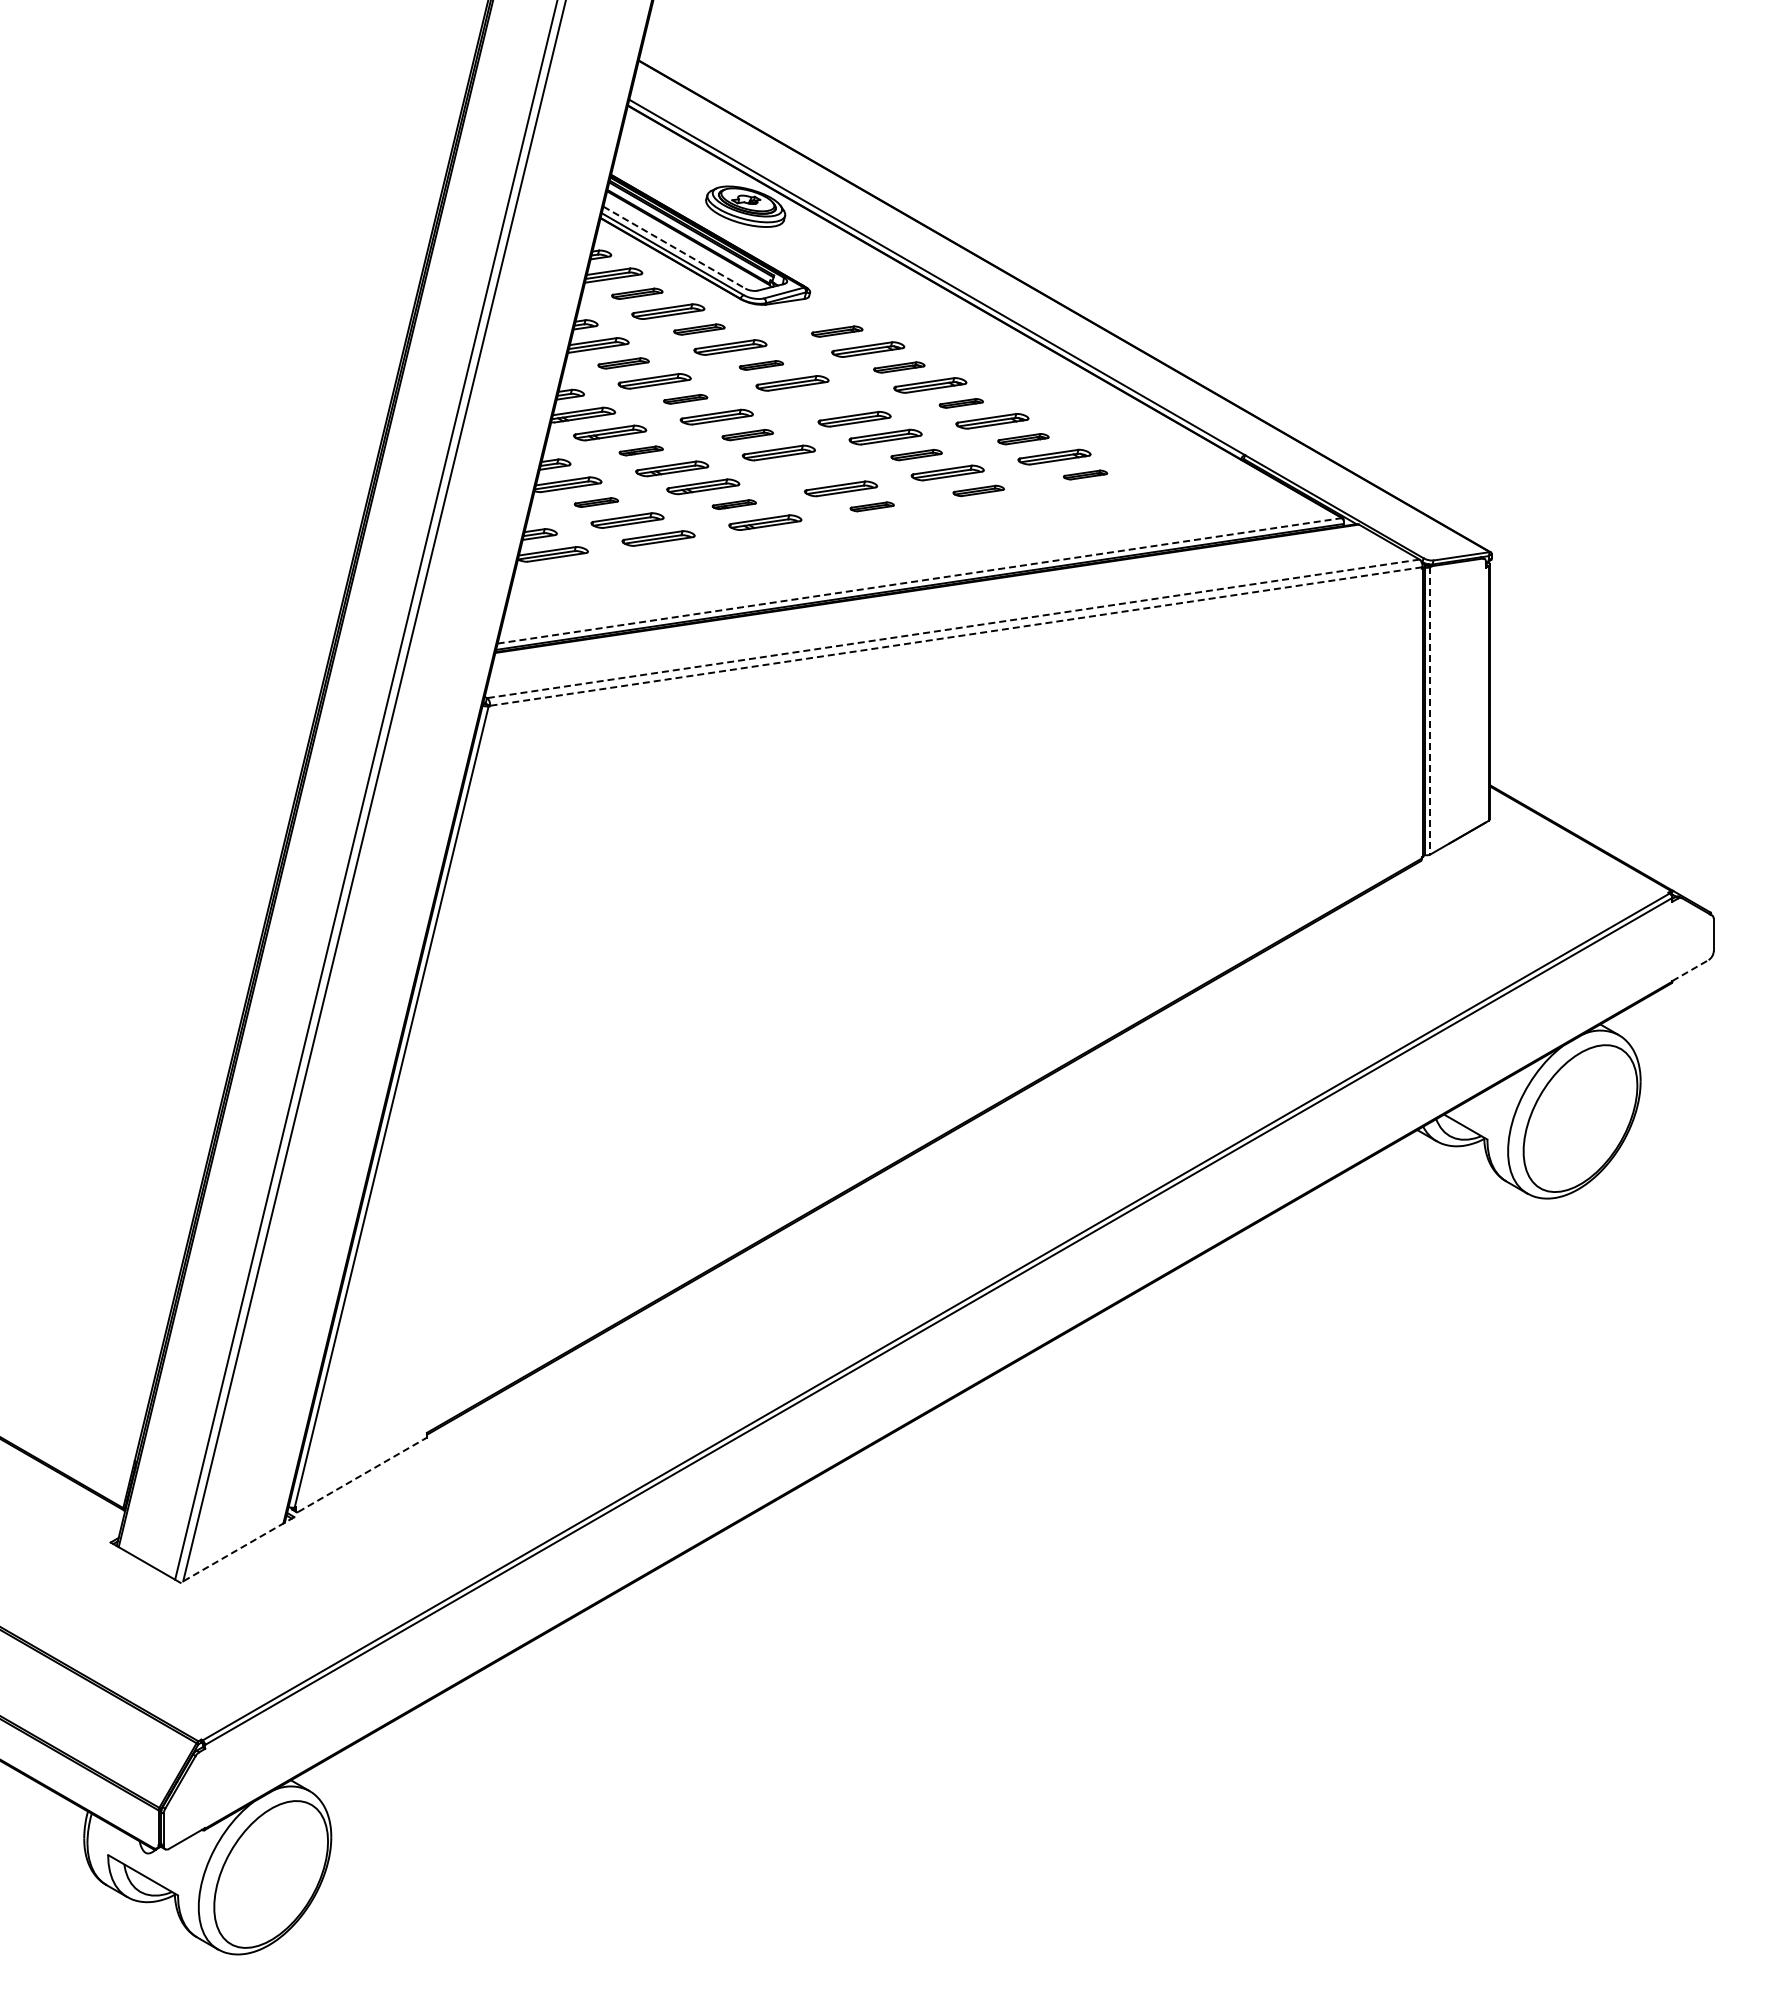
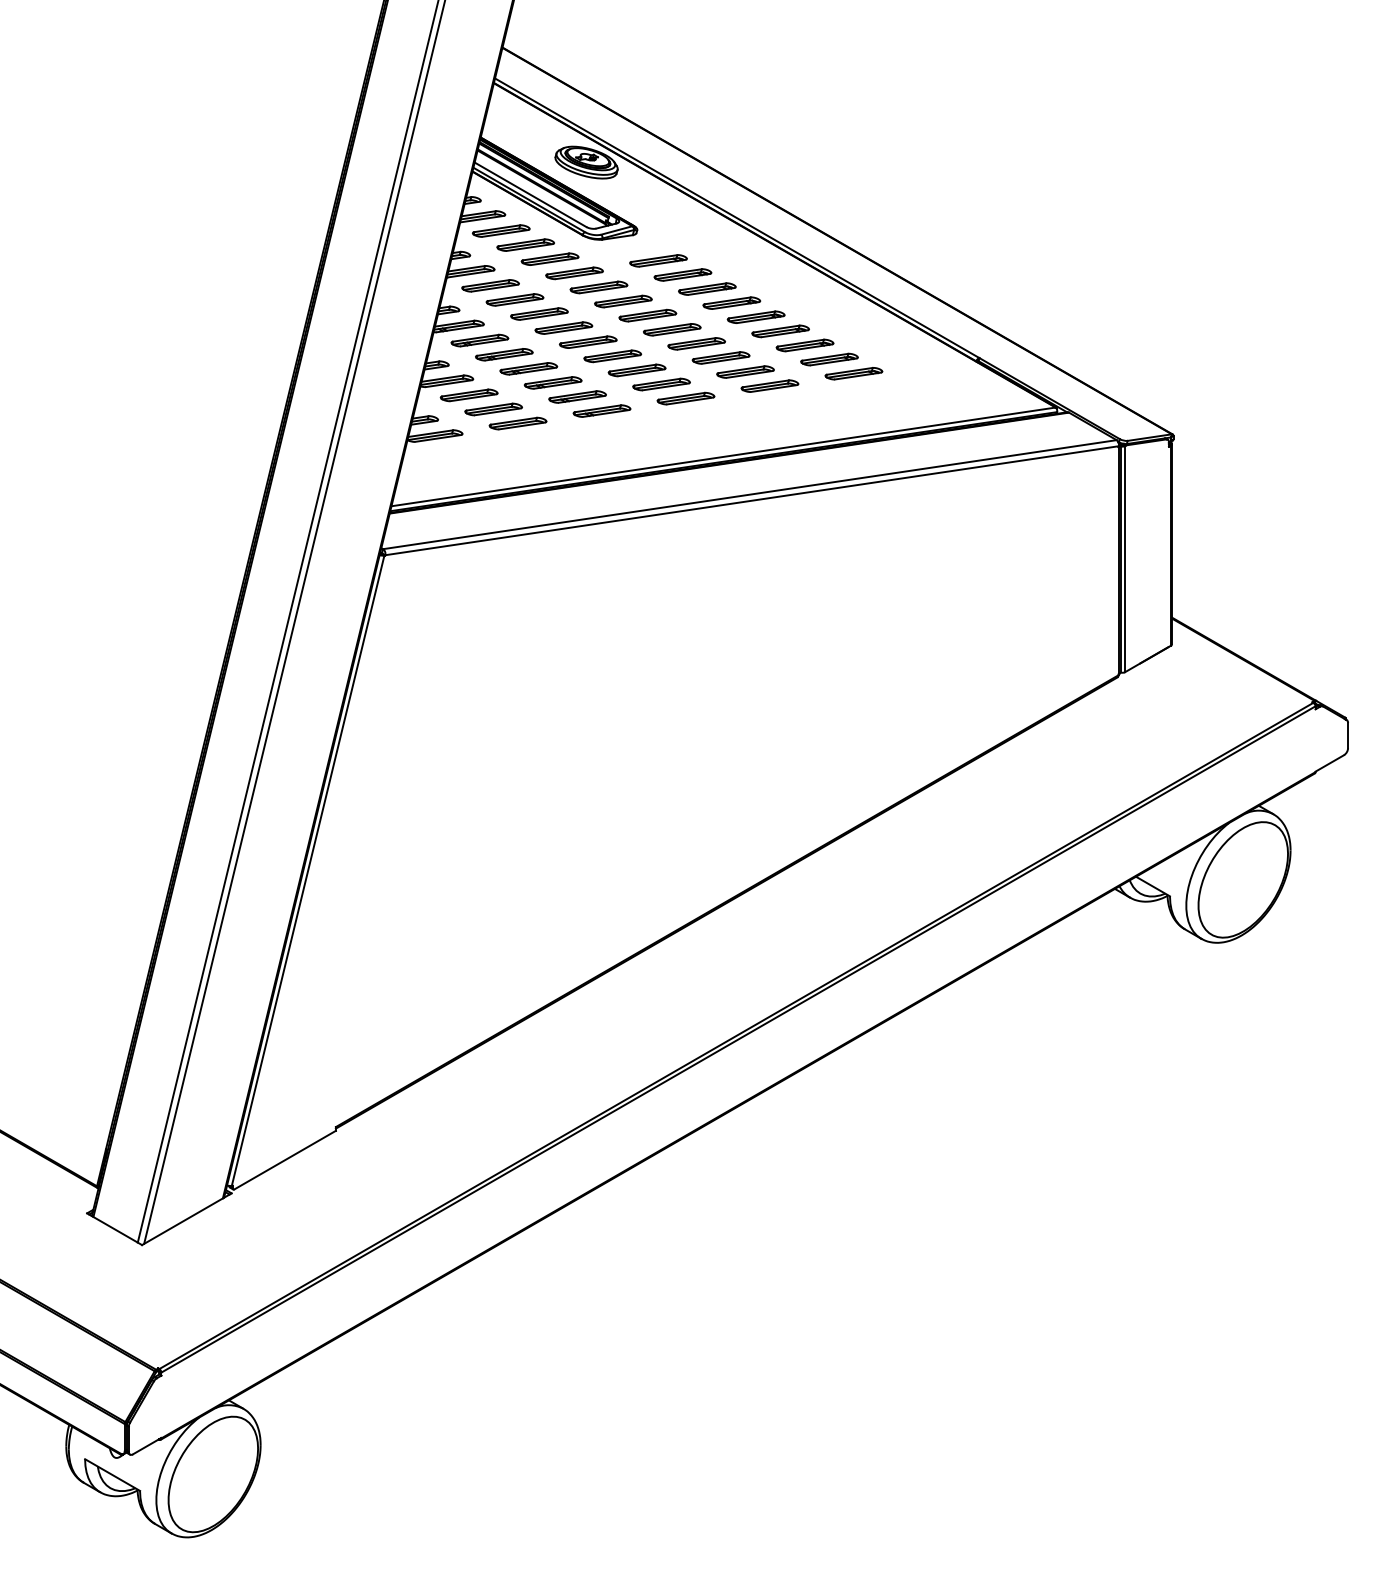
line: (674, 247) -> (530, 194), dashed -> solid
part: (637, 293) -> (501, 230), size x1.43
part: (699, 329) -> (550, 259), size x1.43
part: (837, 331) -> (658, 260), size x1.43
part: (623, 363) -> (490, 285), size x1.43
part: (761, 365) -> (599, 287), size x1.67
part: (899, 367) -> (707, 289), size x1.43
part: (685, 399) -> (539, 314), size x1.67
part: (823, 401) -> (647, 315), added
part: (961, 403) -> (756, 317), size x1.67
part: (747, 434) -> (588, 341), size x1.43
part: (1023, 438) -> (805, 344), size x1.43
part: (641, 450) -> (504, 354), size x1.67
part: (916, 454) -> (720, 357), size x1.43
part: (809, 470) -> (636, 370), added
part: (1085, 474) -> (853, 373), size x1.67
part: (978, 490) -> (769, 385), size x1.43
part: (596, 502) -> (469, 395), size x1.67
part: (734, 504) -> (577, 396), size x1.67
part: (872, 506) -> (686, 398), size x1.67
line: (919, 580) -> (723, 456), dashed -> solid
line: (952, 628) -> (749, 494), dashed -> solid
line: (955, 636) -> (751, 500), dashed -> solid
line: (1430, 710) -> (1125, 558), dashed -> solid
line: (1690, 970) -> (1329, 763), dashed -> solid
line: (363, 1474) -> (285, 1159), dashed -> solid
line: (237, 1550) -> (186, 1219), dashed -> solid

